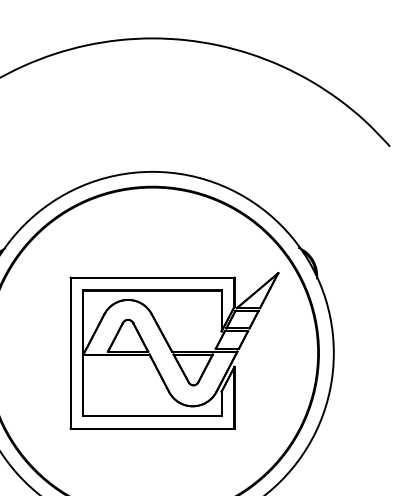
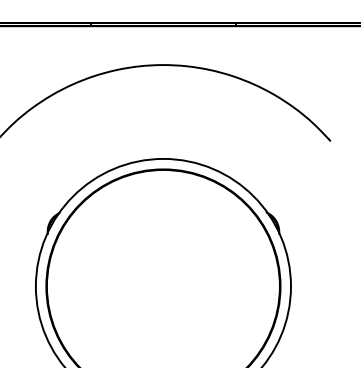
part: (173, 350) -> (178, 284), removed

